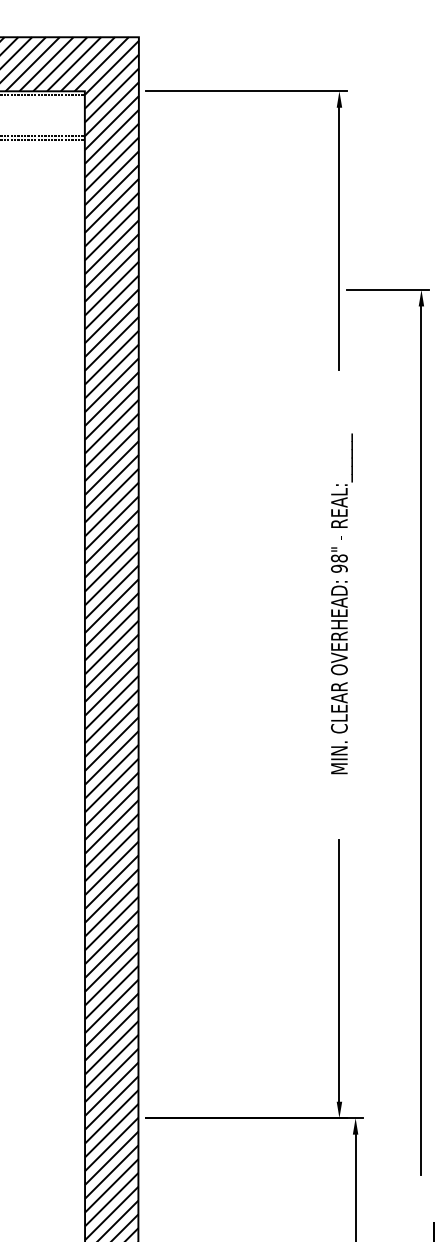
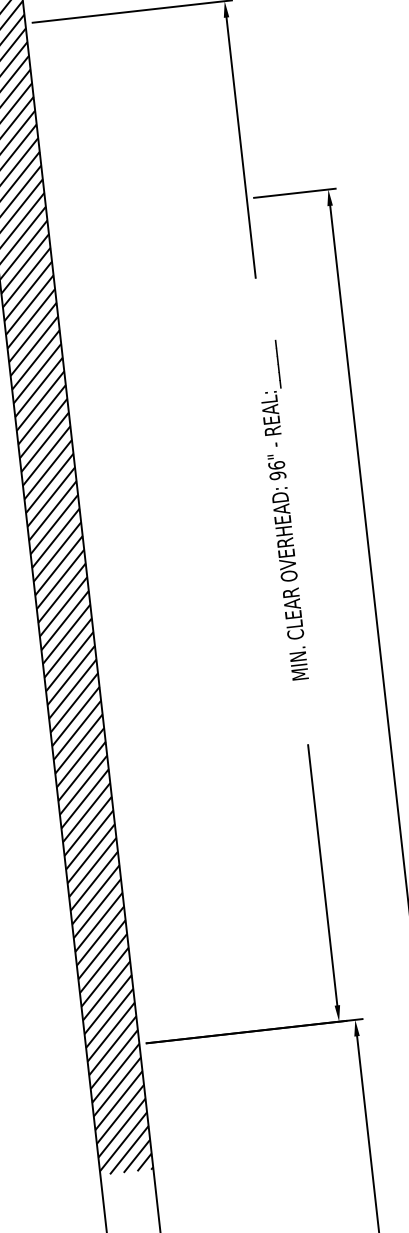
text: (339, 558) -> (276, 465), 98" -> 96"

